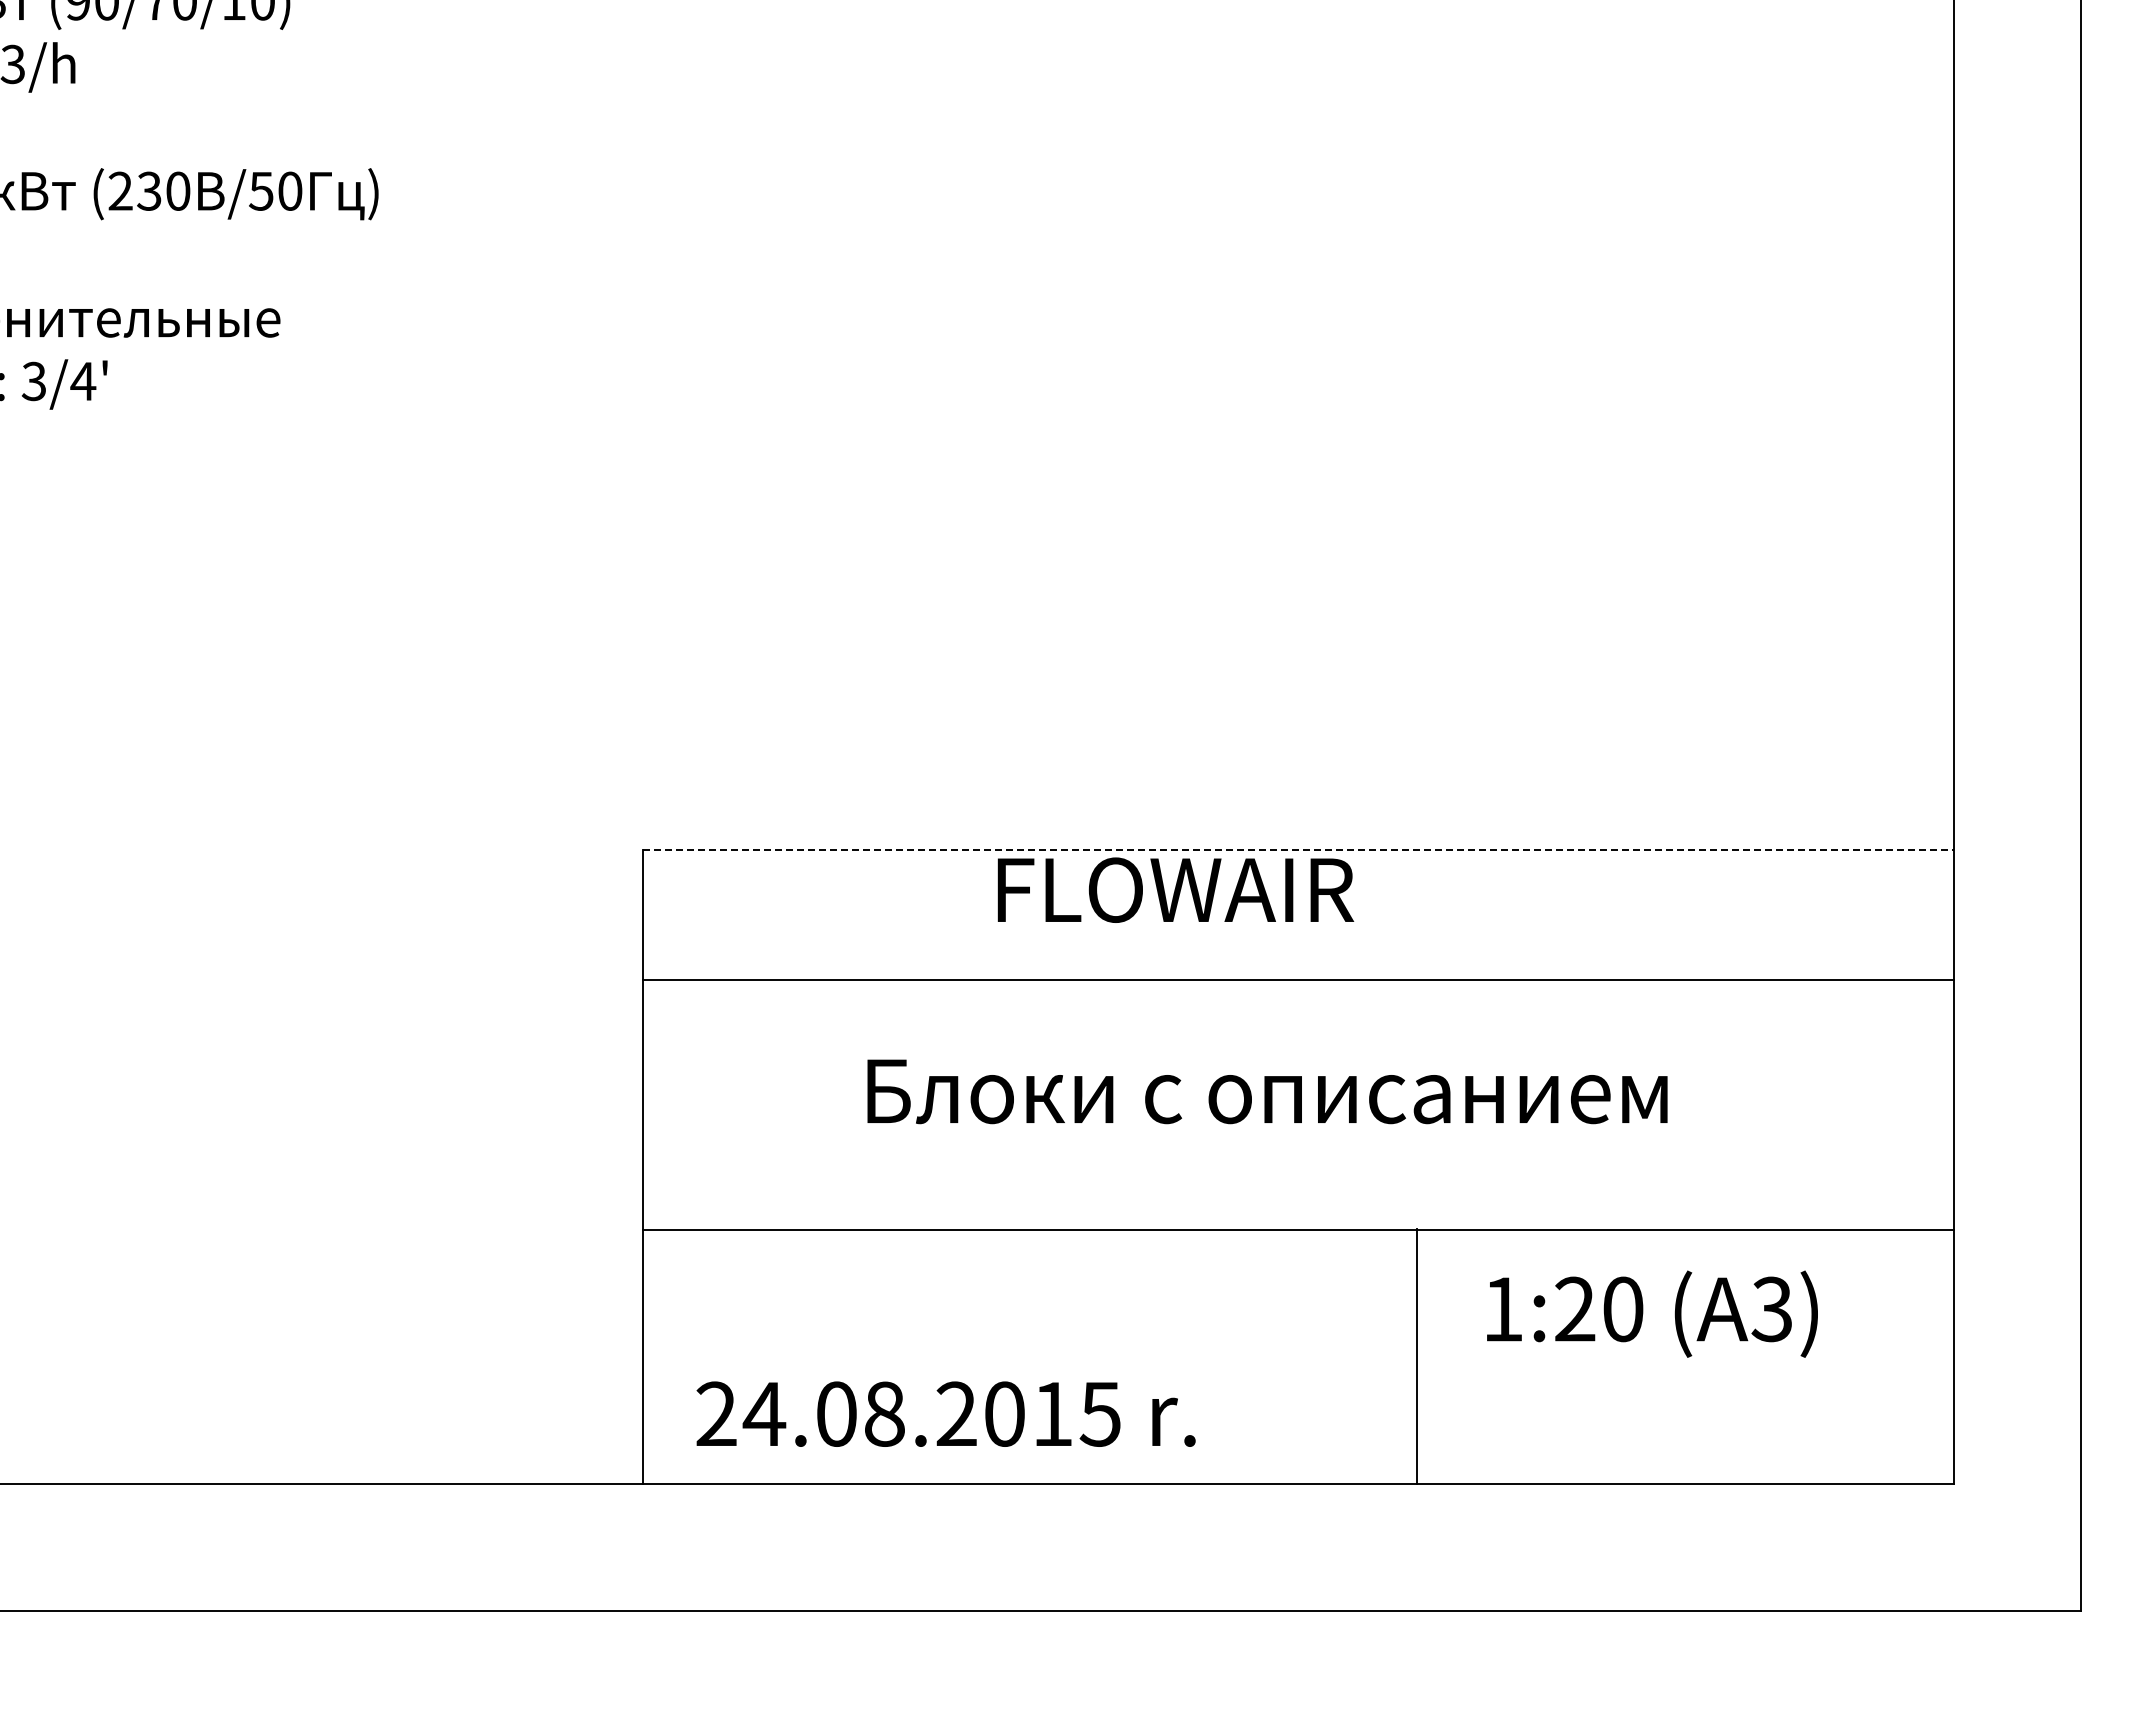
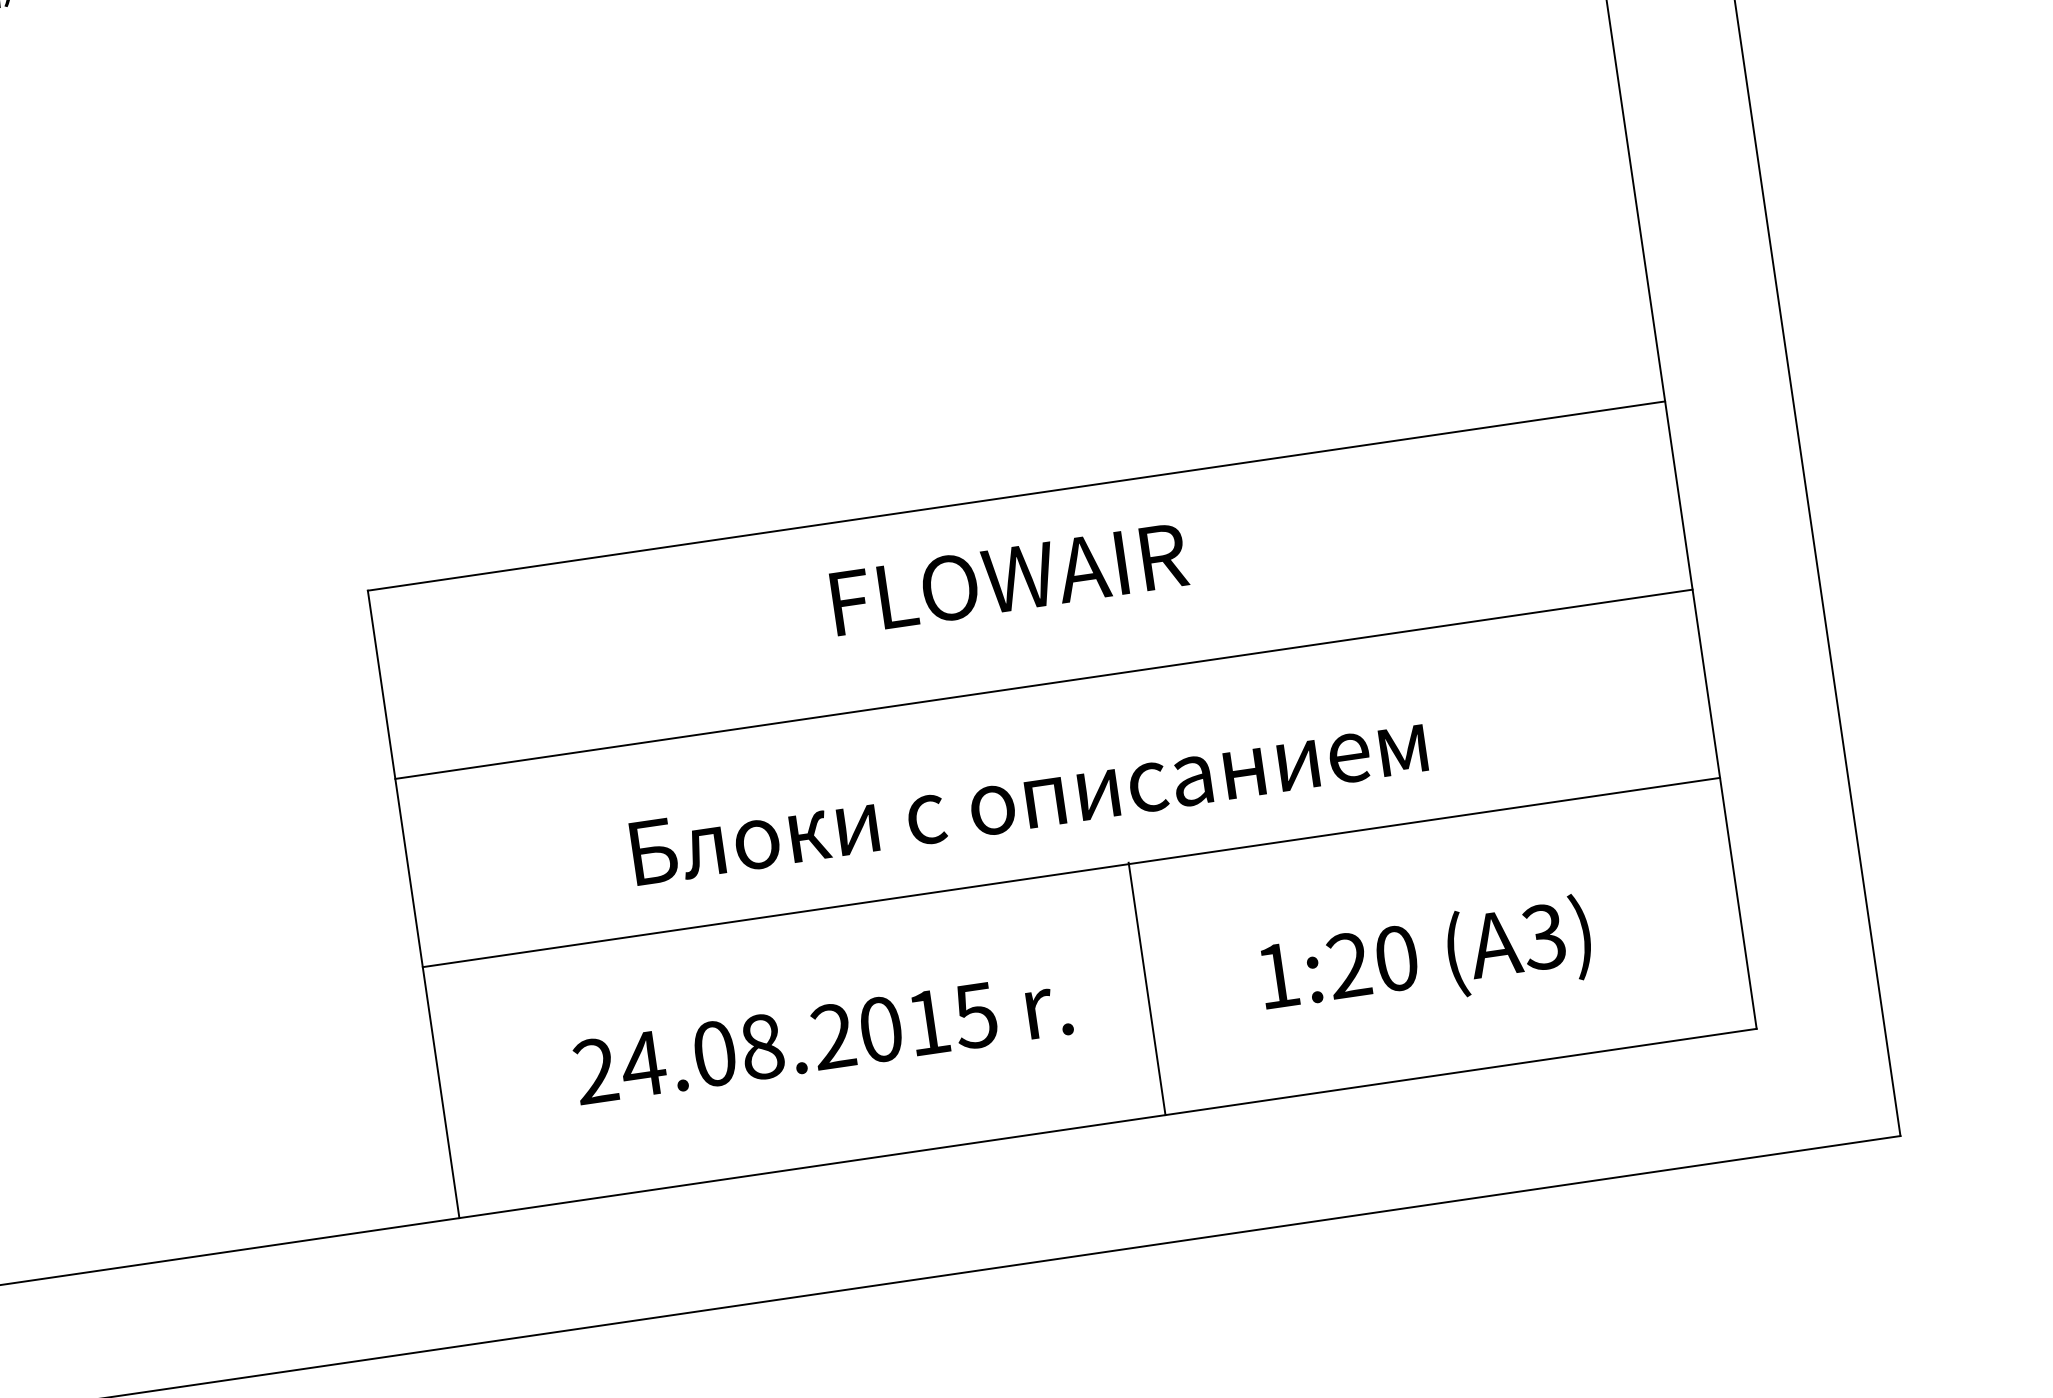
line: (1299, 849) -> (1017, 495), dashed -> solid
text: (1175, 889) -> (1009, 578), moved
line: (1298, 980) -> (1043, 684), moved
text: (1267, 1091) -> (1028, 797), moved
text: (1652, 1313) -> (1426, 958), moved
line: (1416, 1355) -> (1146, 988), moved
text: (945, 1413) -> (822, 1037), moved

